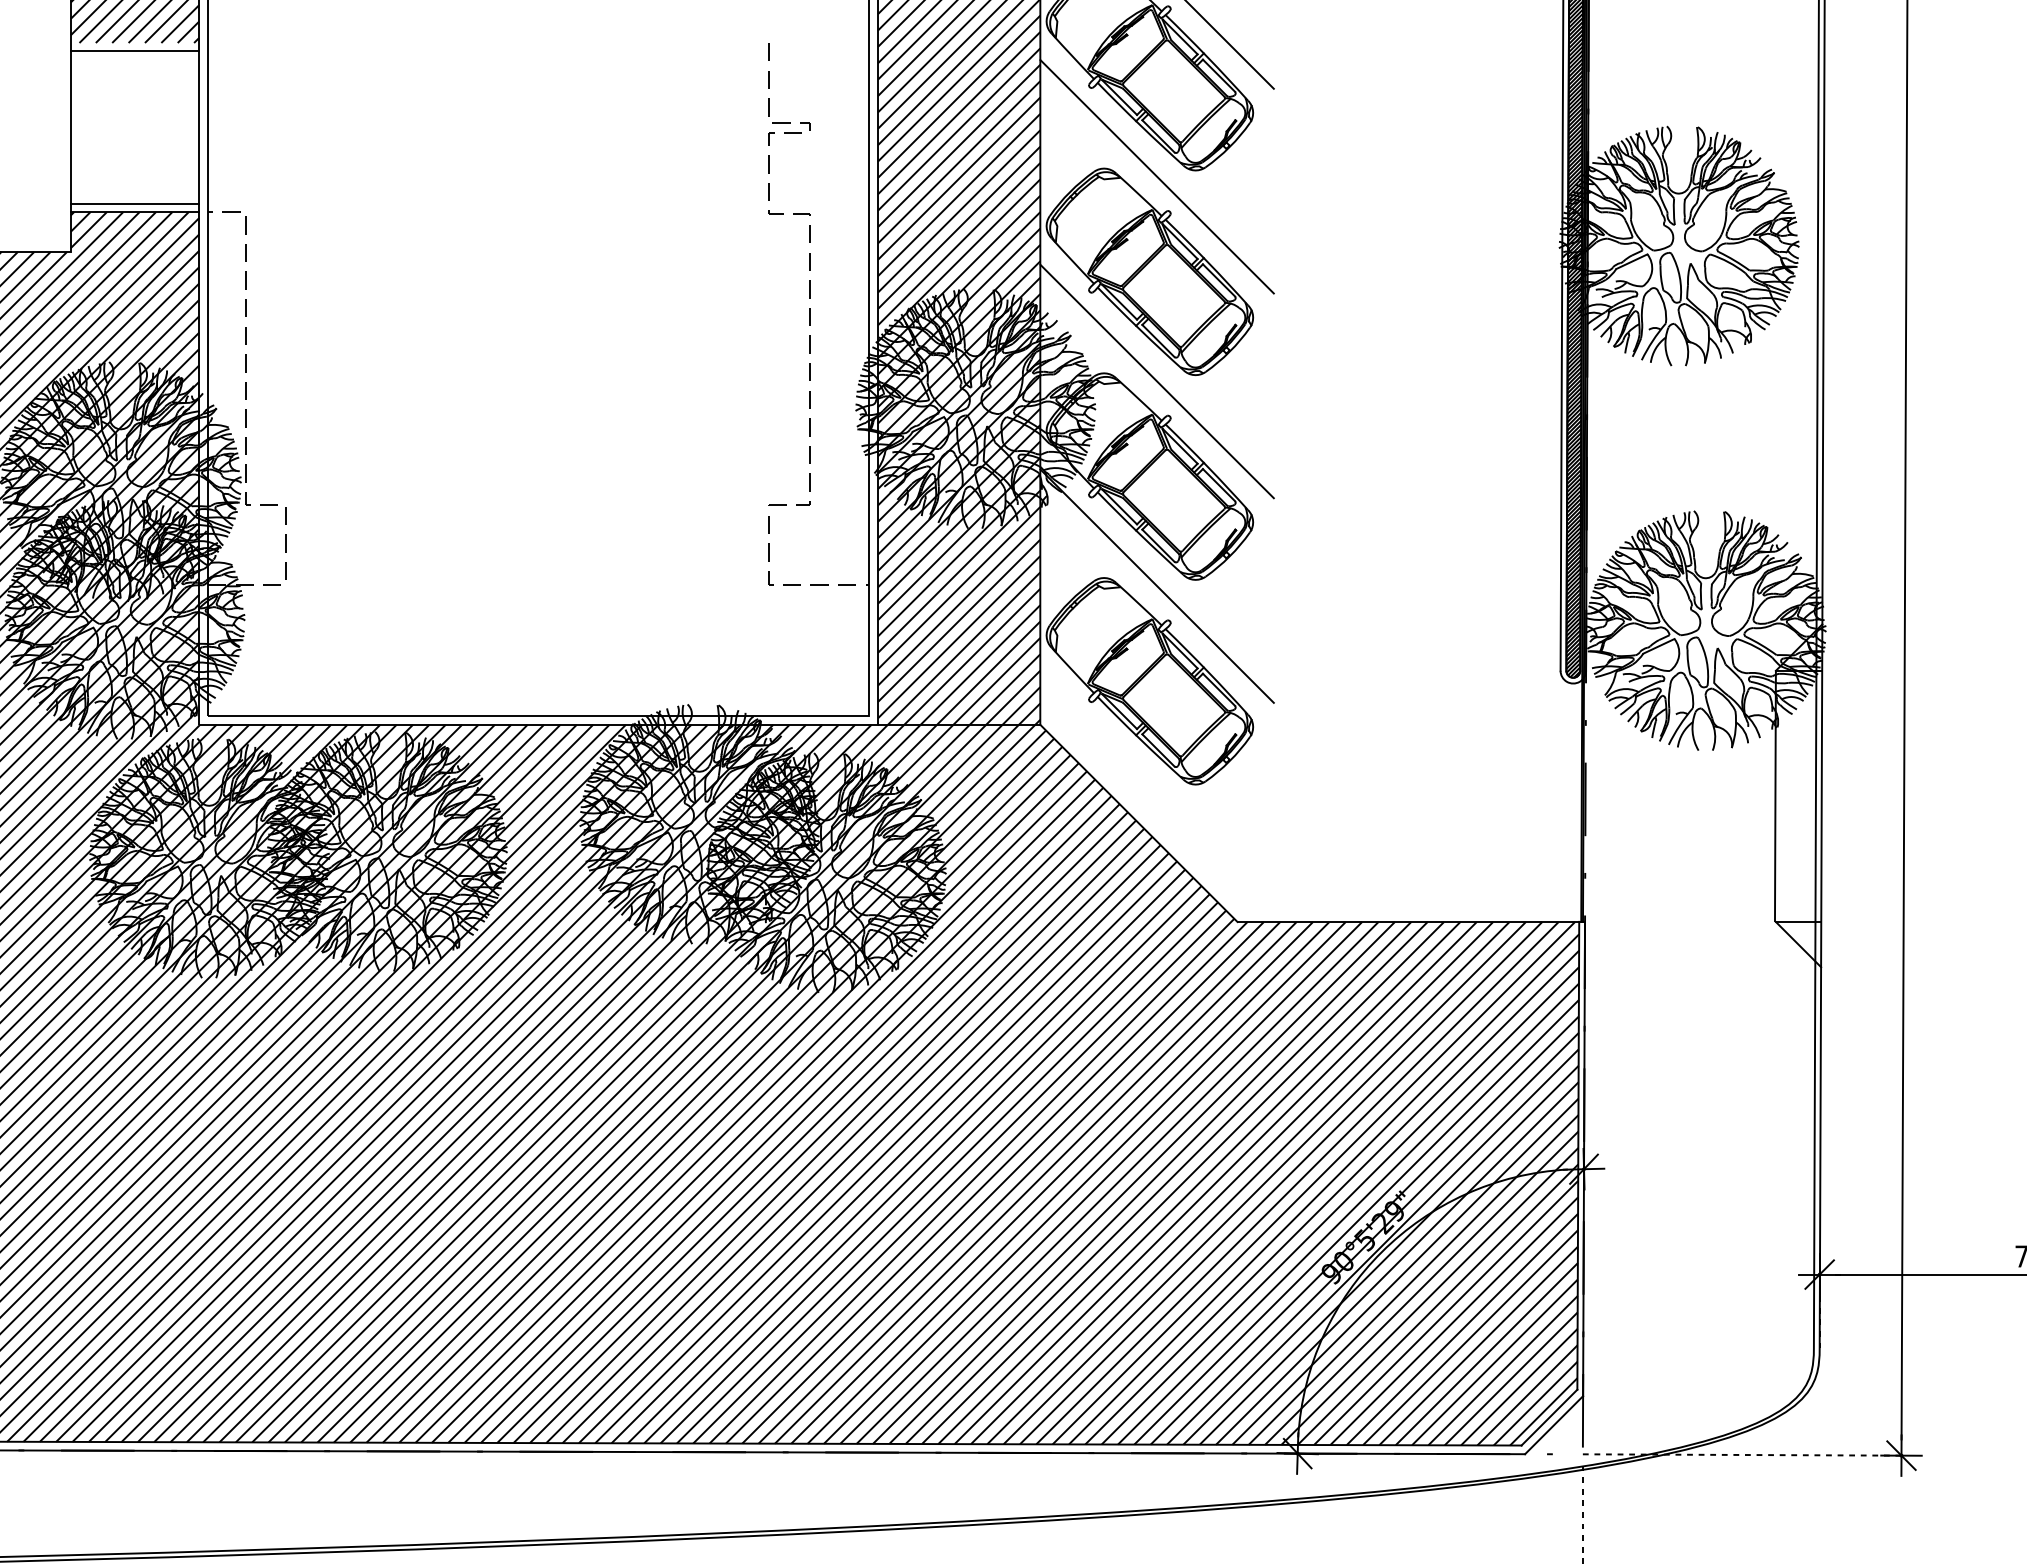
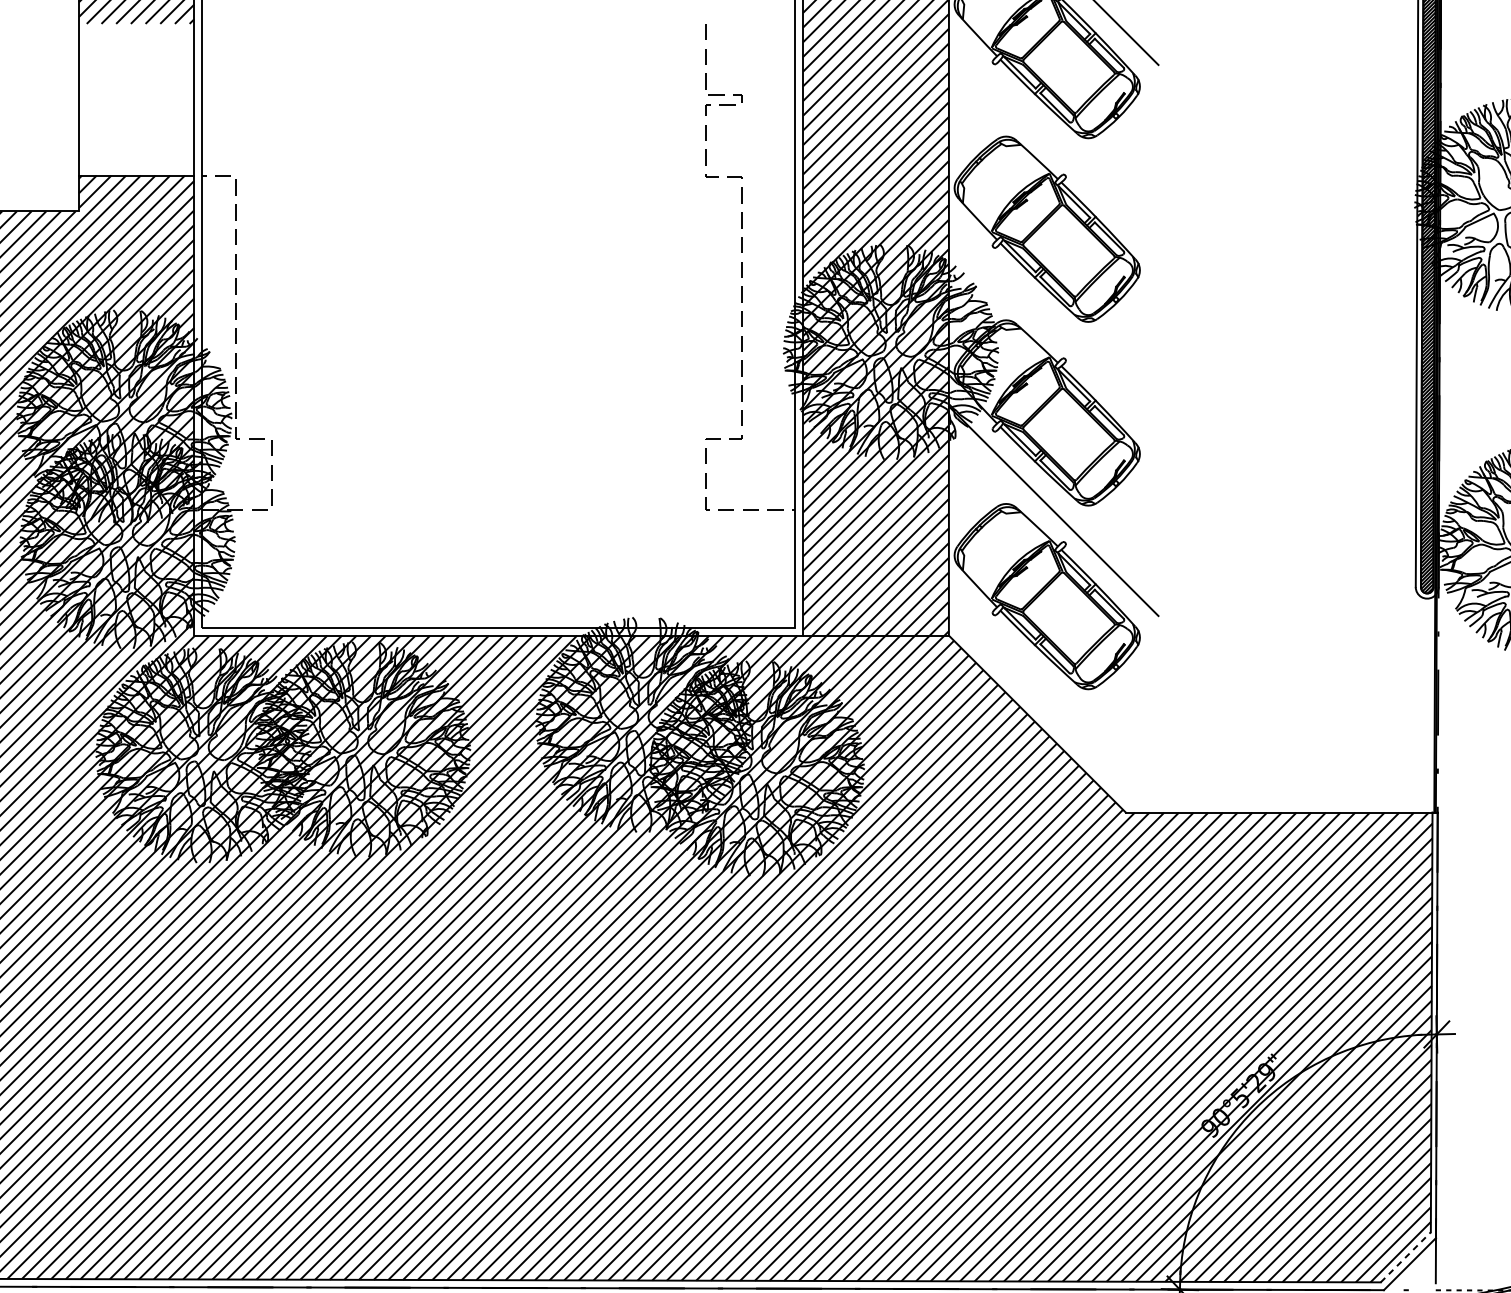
line: (134, 51) -> (136, 31), removed
line: (1156, 176) -> (1053, 143), removed
line: (134, 203) -> (136, 167), removed
line: (1156, 381) -> (1053, 327), removed
line: (1549, 1417) -> (1405, 1257), solid -> dashed

